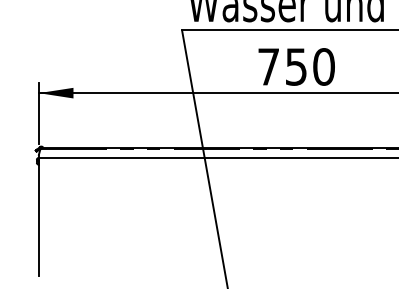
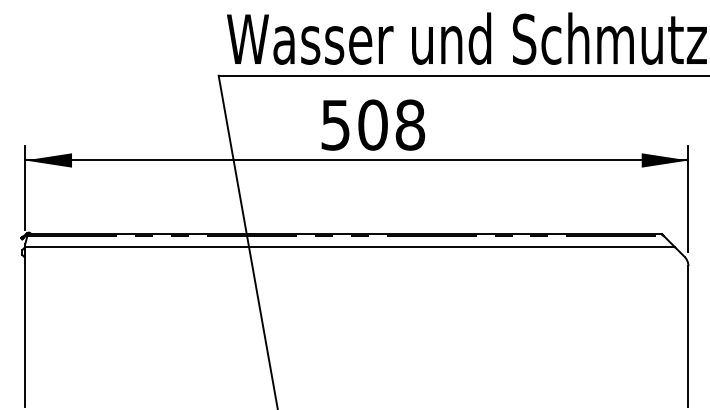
text: (296, 66) -> (373, 124), 750 -> 508

